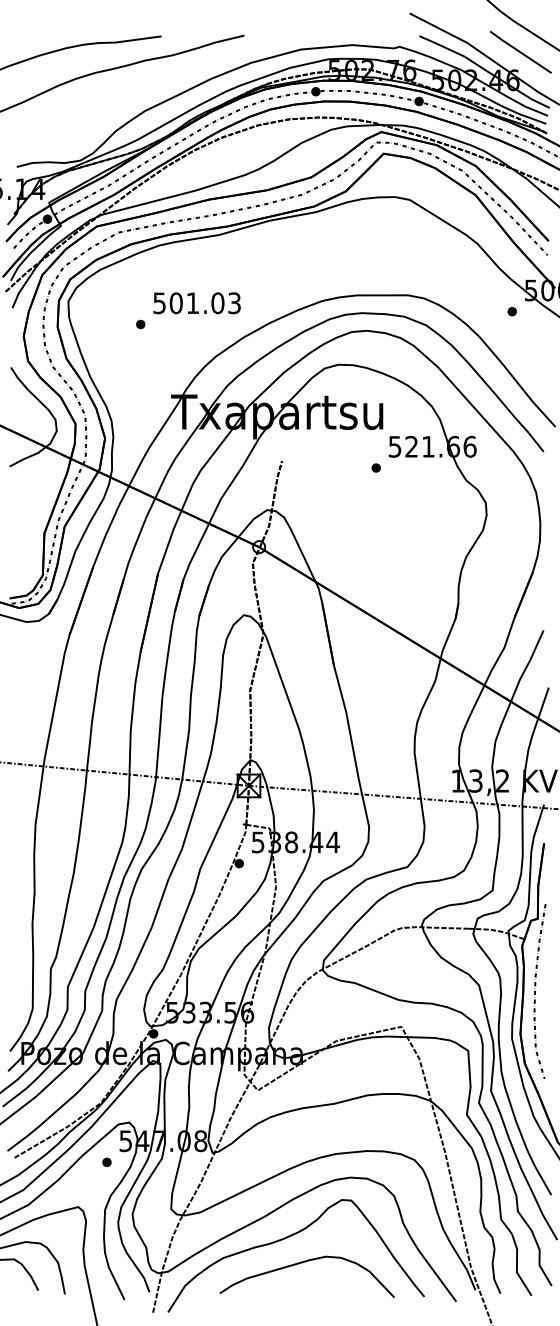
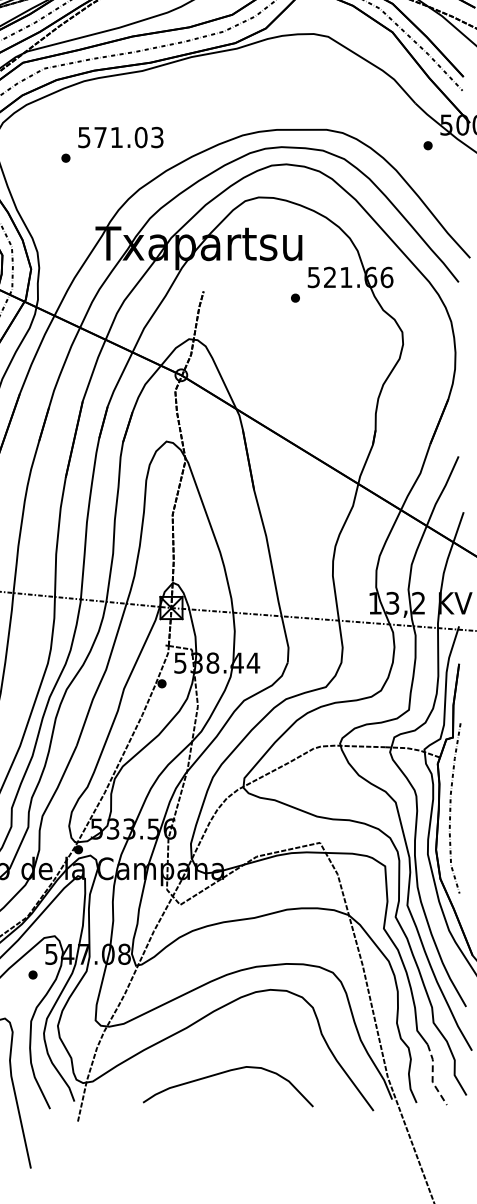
text: (175, 303) -> (99, 137), 501.03 -> 571.03
curve: (287, 1238) -> (209, 1049), removed
line: (516, 1266) -> (432, 1076), solid -> dashed

